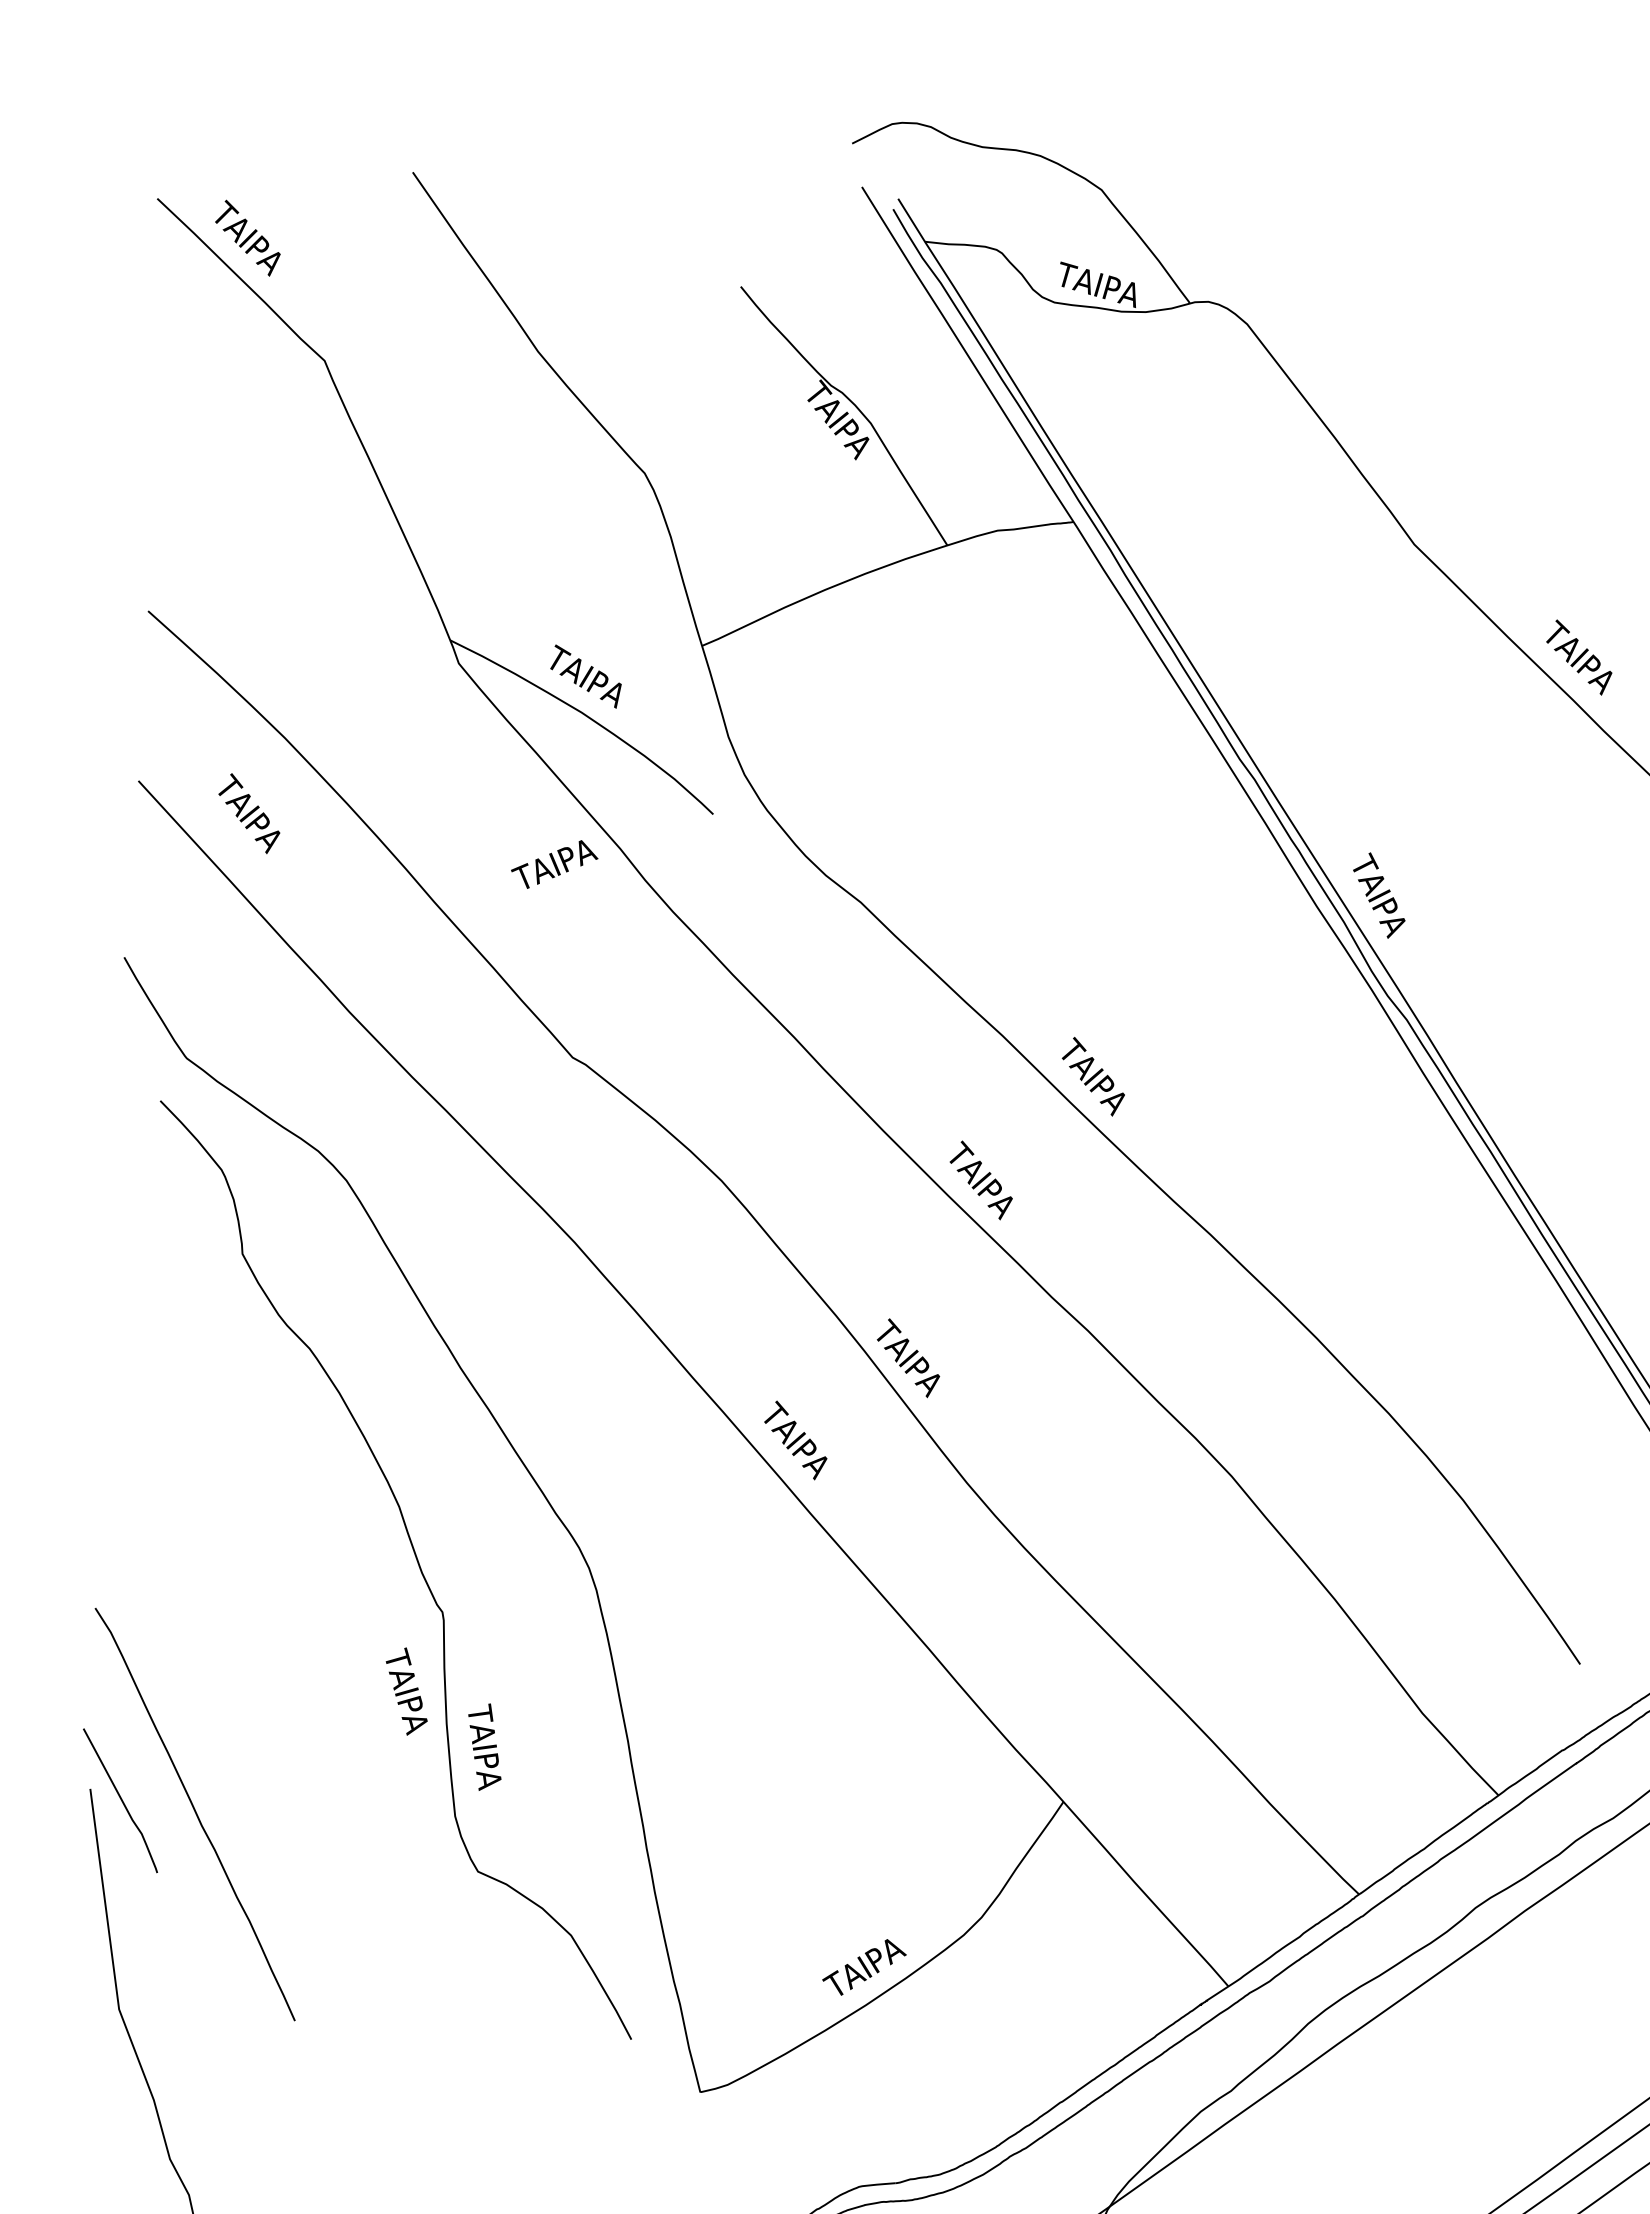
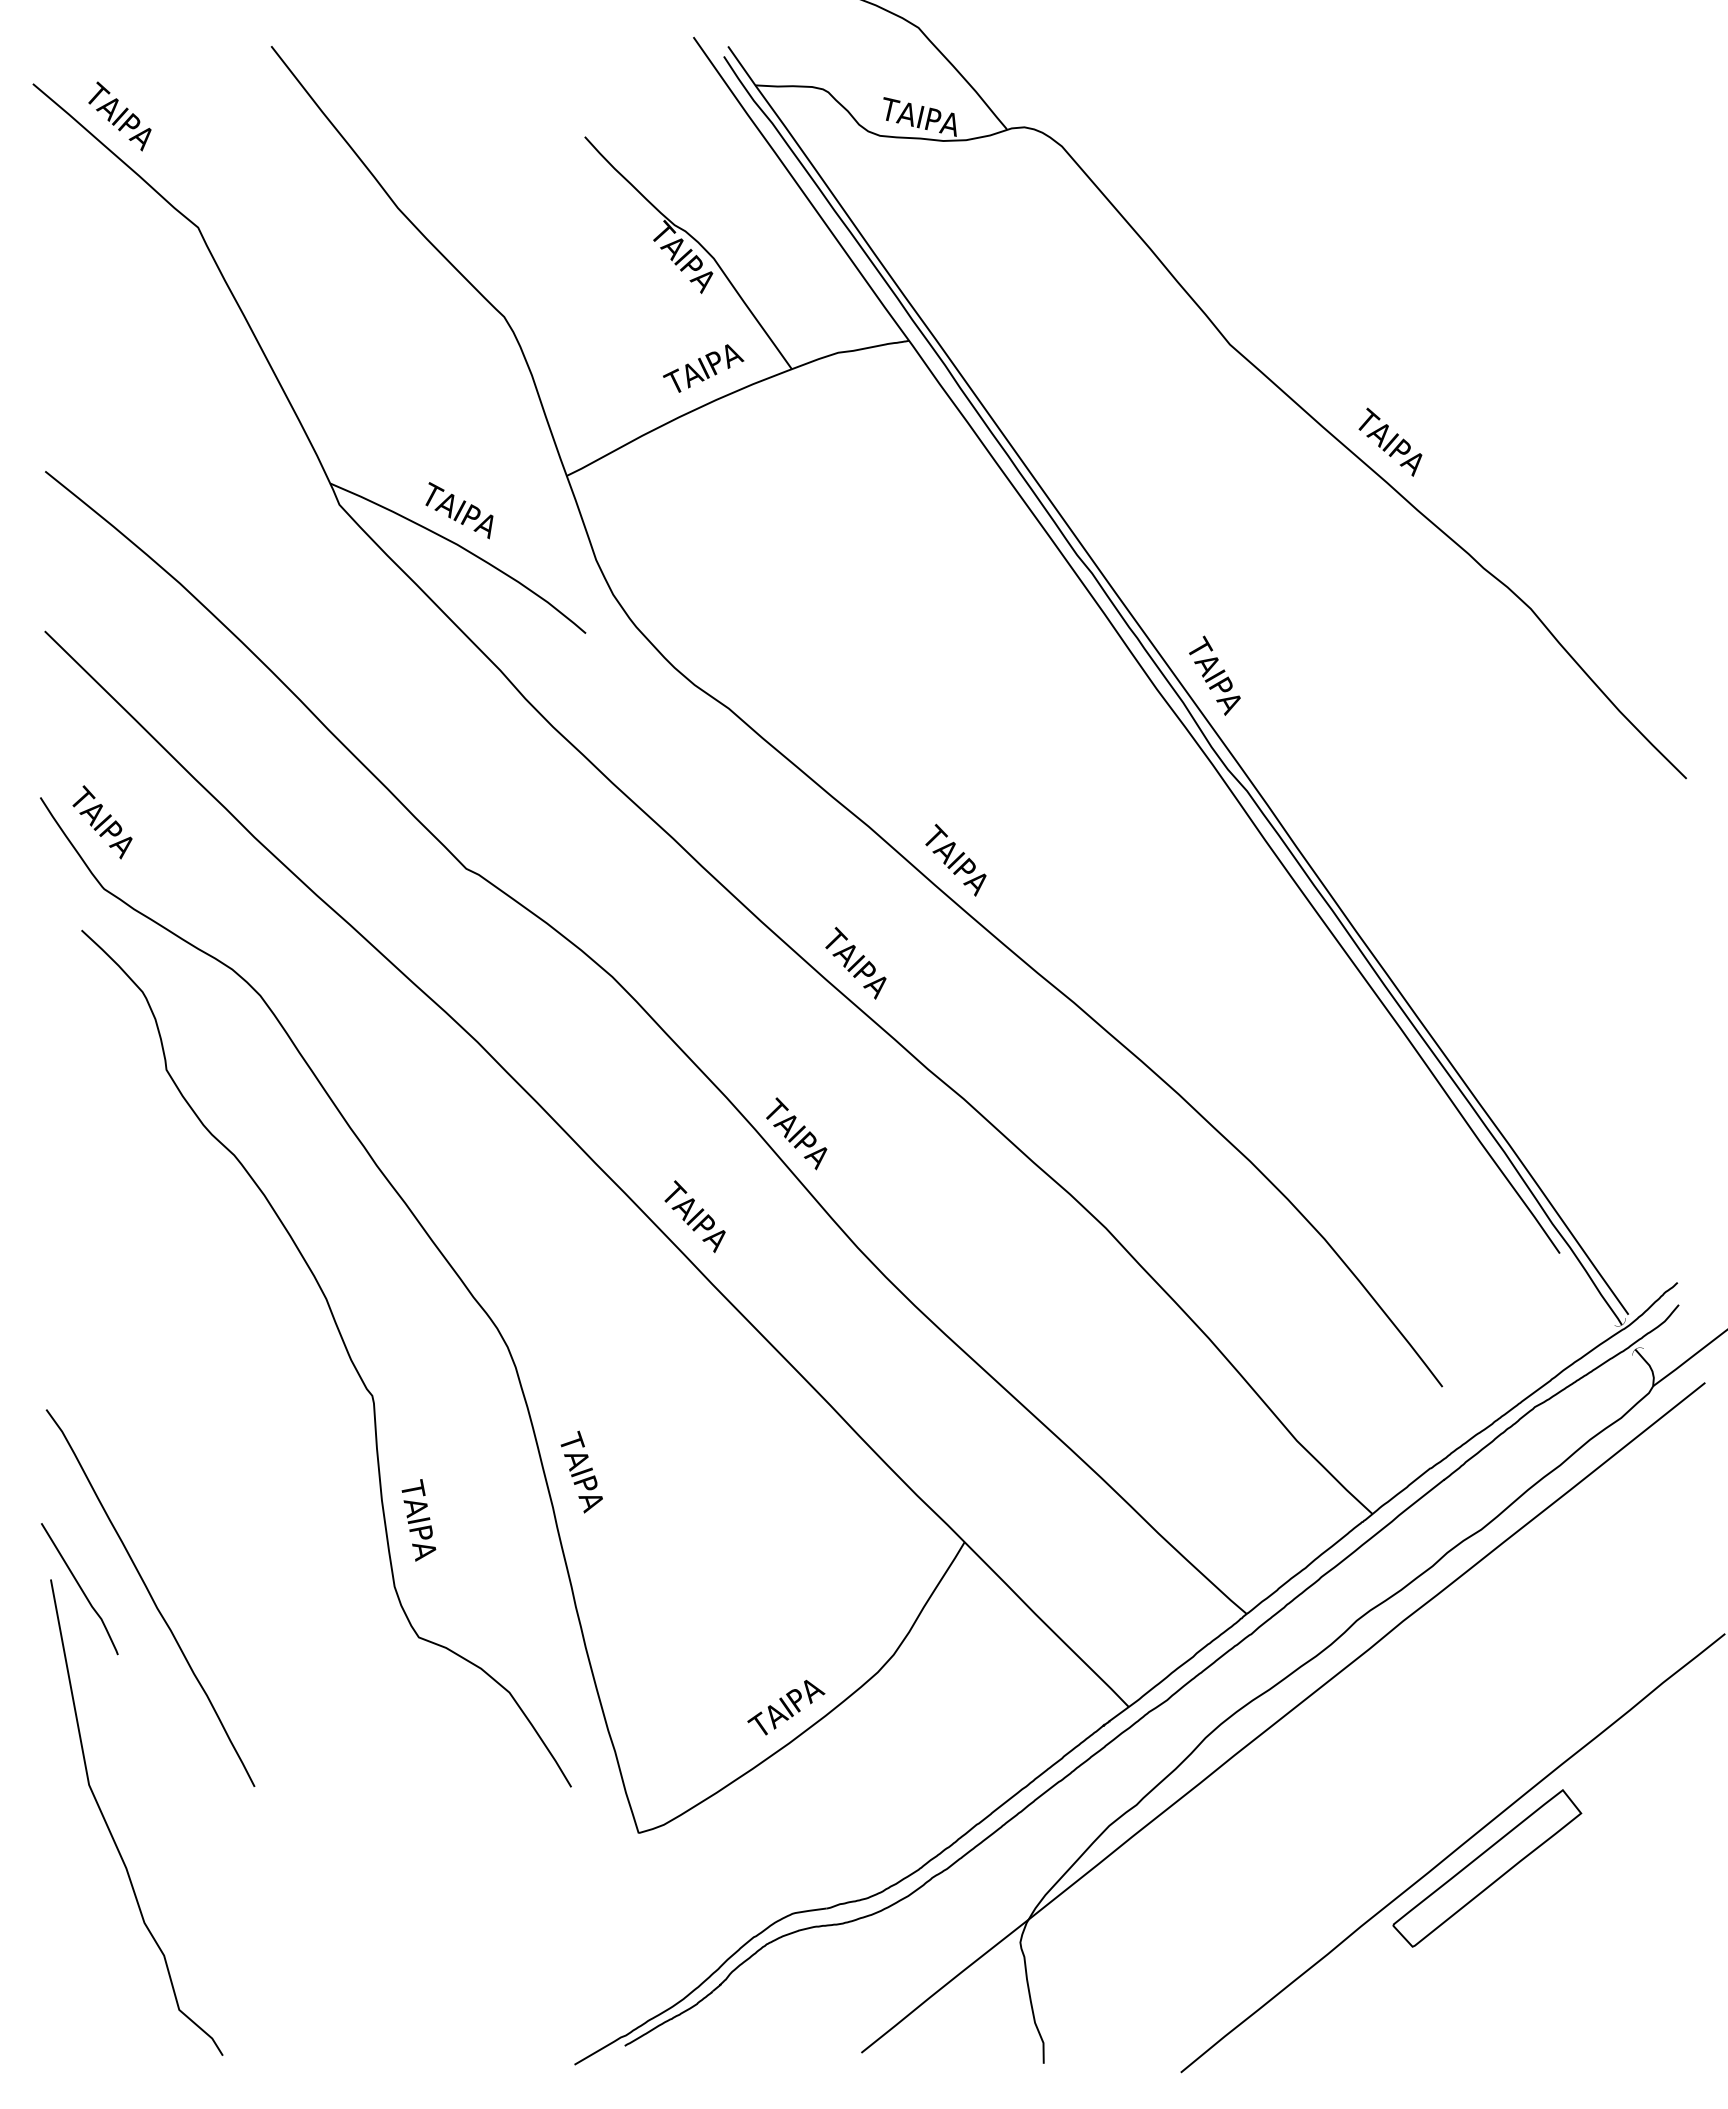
text: (249, 813) -> (102, 822), moved
text: (554, 864) -> (703, 368), moved
text: (406, 1690) -> (581, 1471), moved

